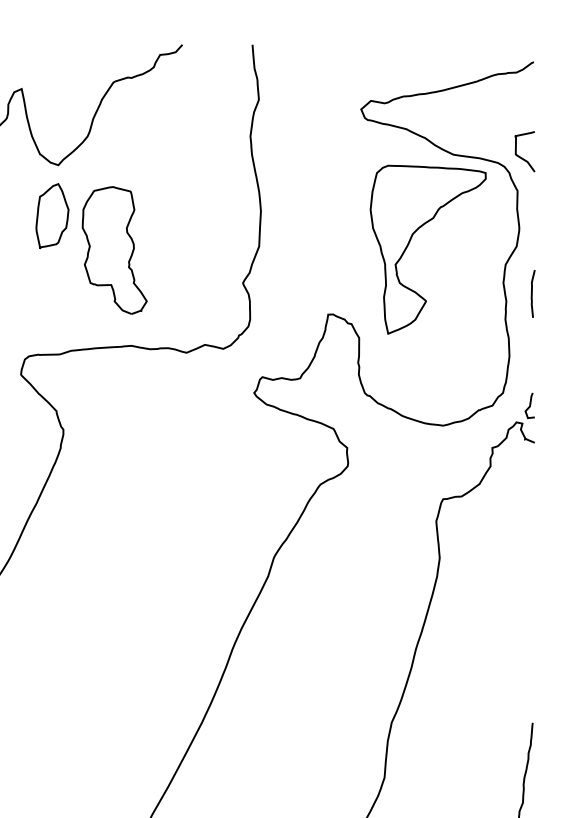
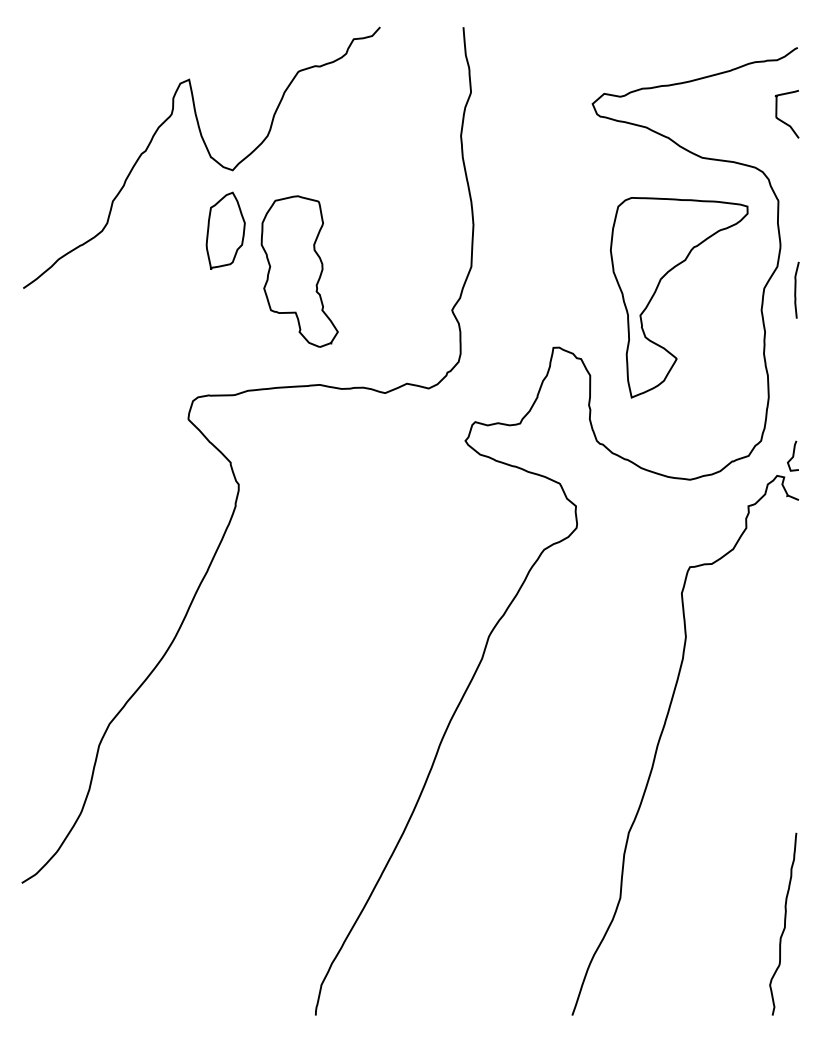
curve: (520, 156) -> (781, 119), moved
part: (410, 241) -> (658, 287), moved
curve: (532, 293) -> (796, 289), moved

